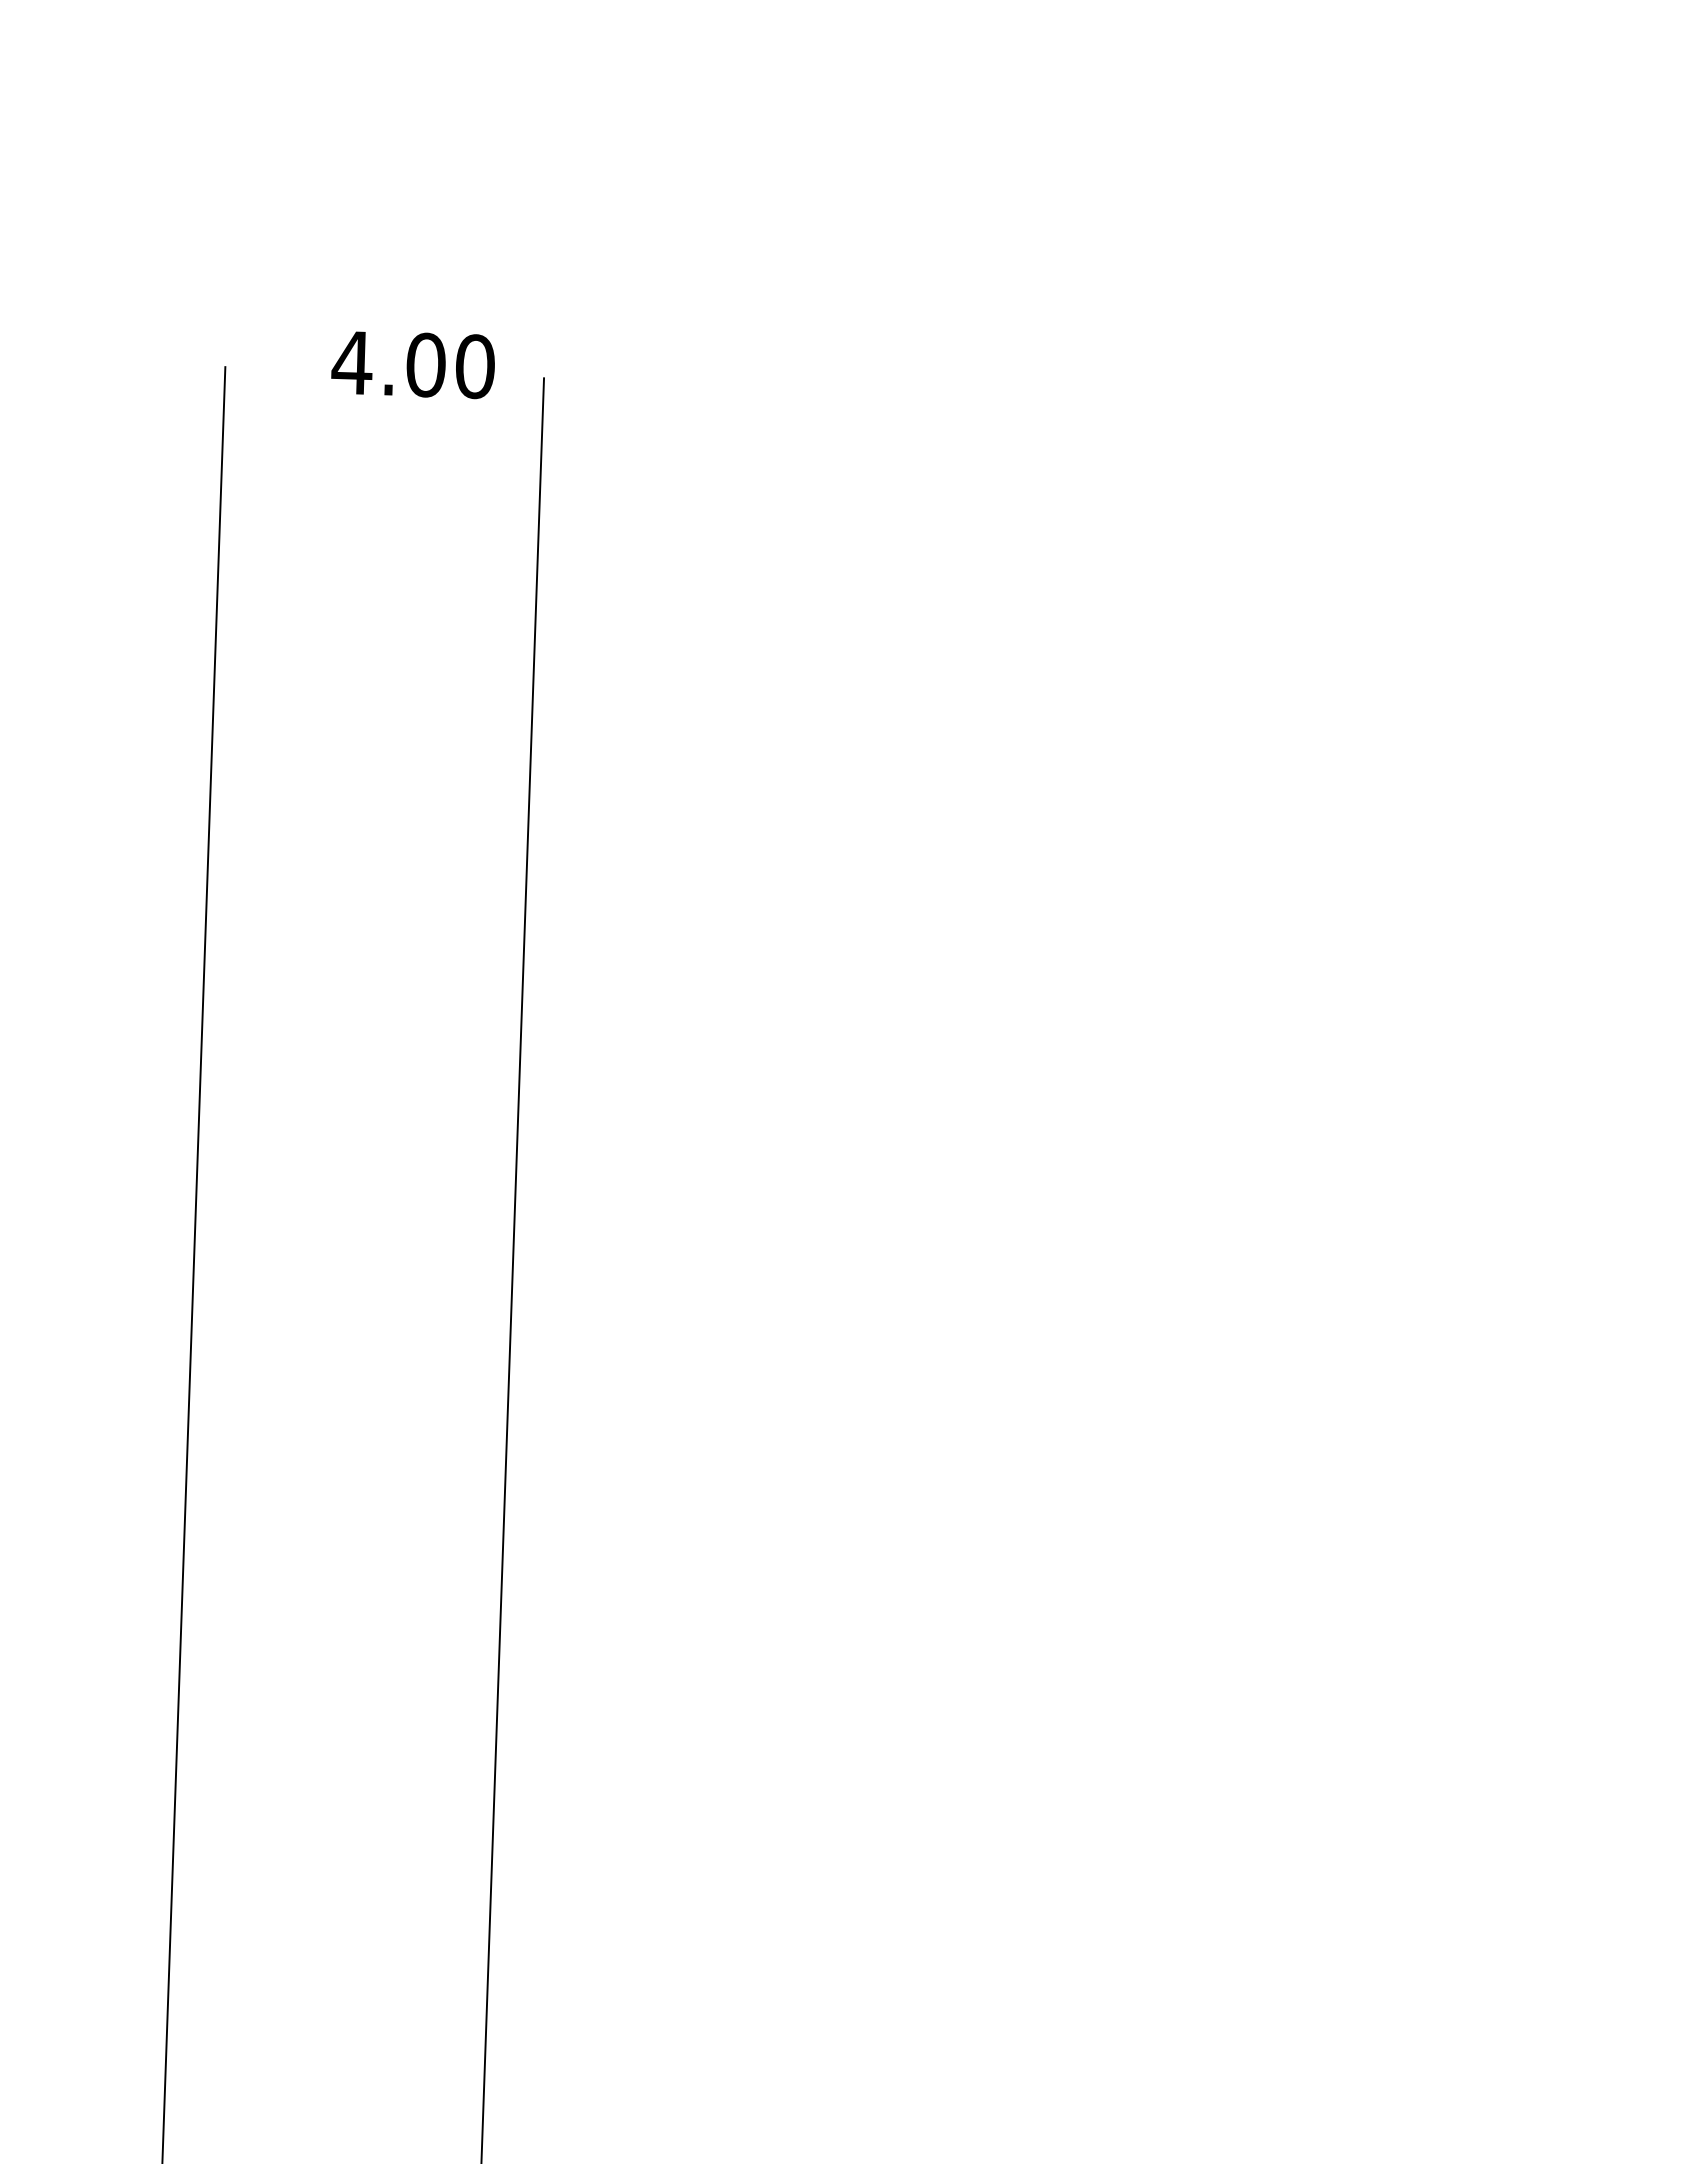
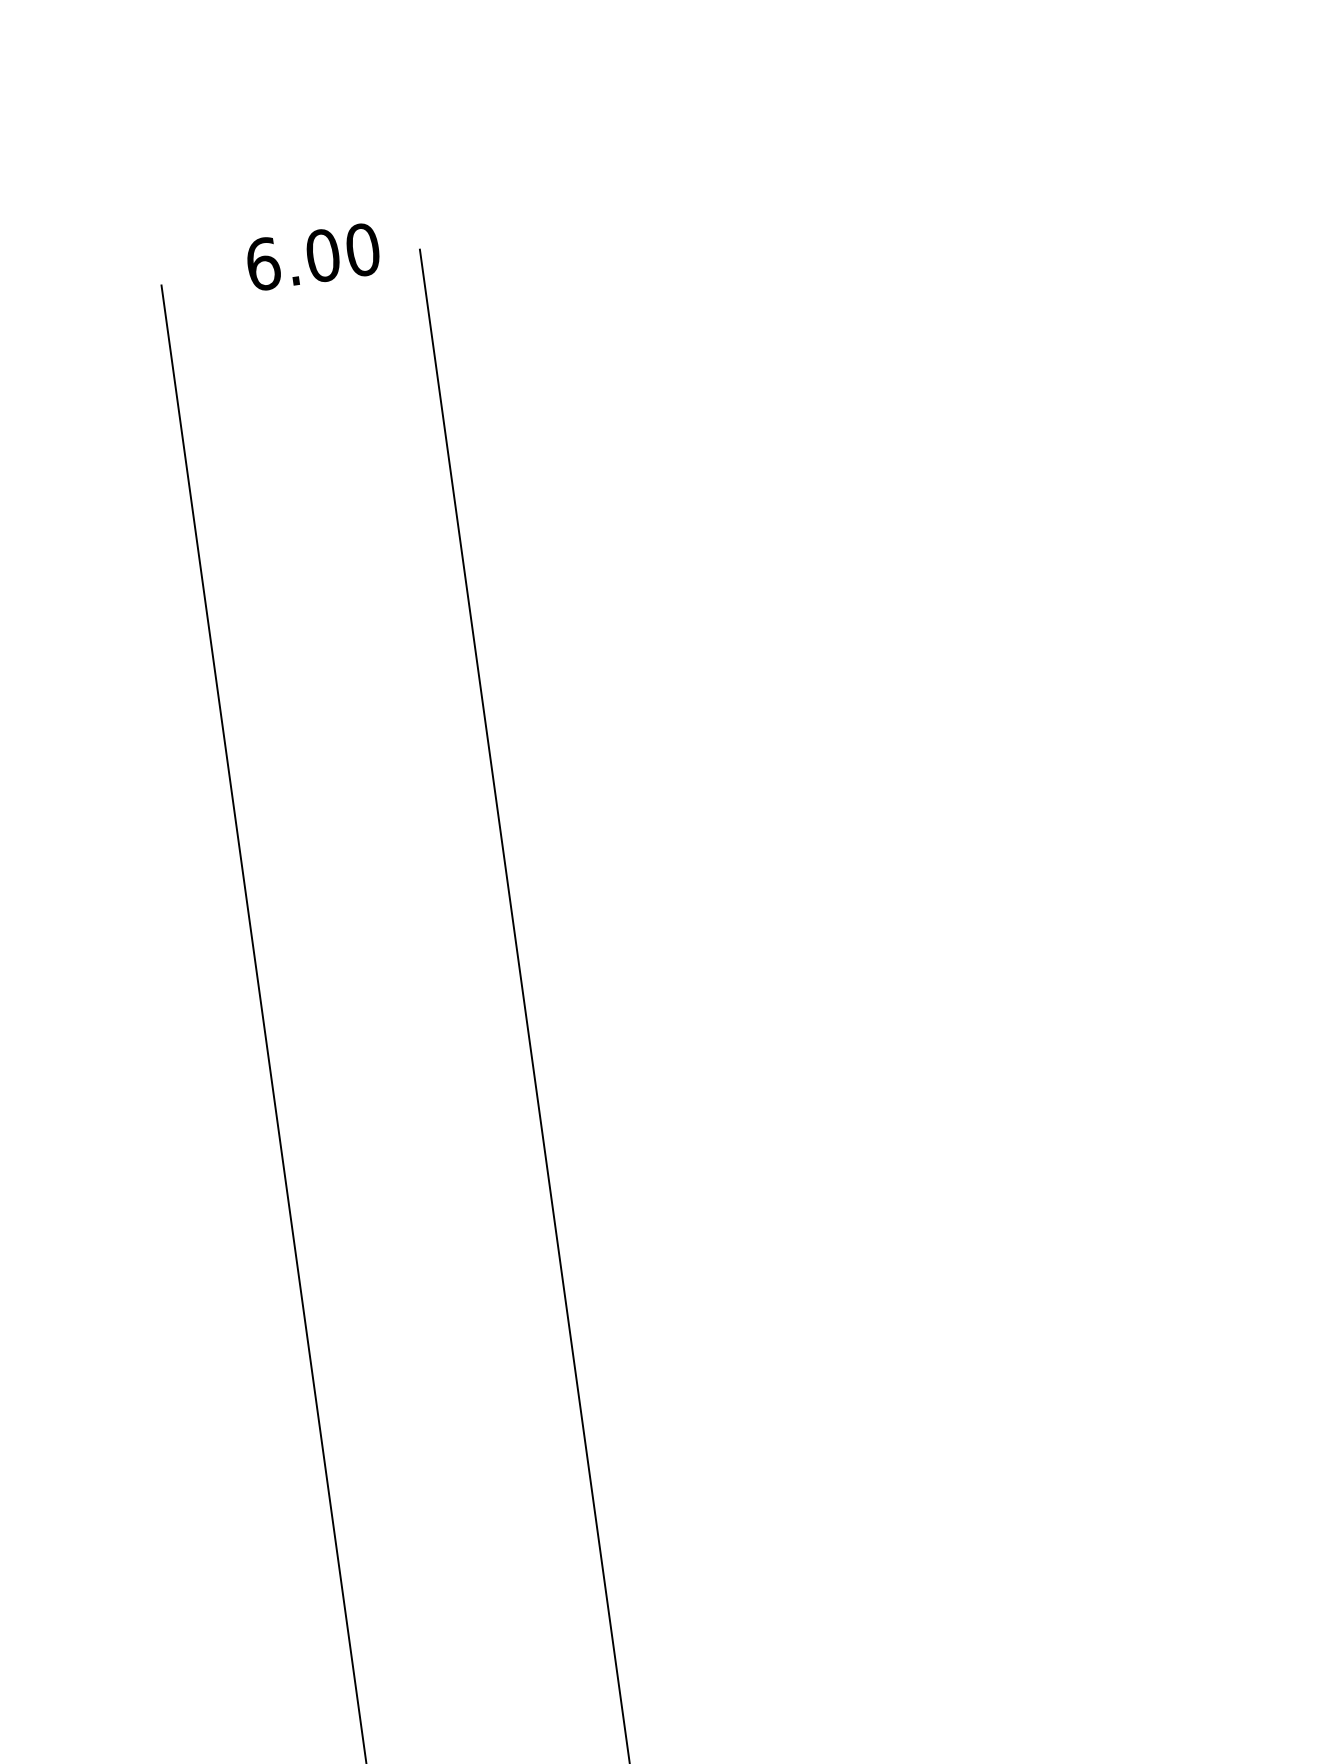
text: (351, 362) -> (262, 264), 4.00 -> 6.00

